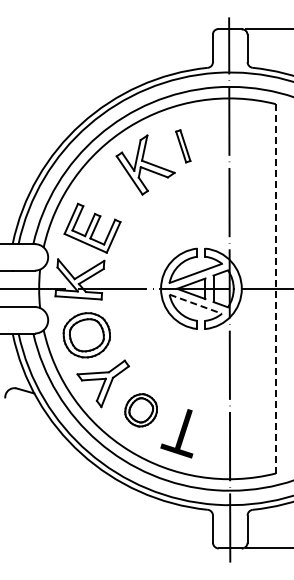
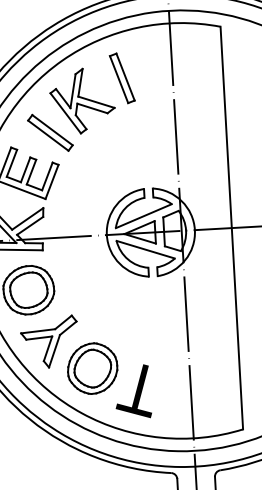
part: (183, 146) -> (122, 78), size x1.43
part: (114, 192) -> (50, 132), added
line: (275, 288) -> (231, 227), dashed -> solid
line: (195, 304) -> (145, 250), dashed -> solid
part: (140, 410) -> (91, 368), size x1.43

